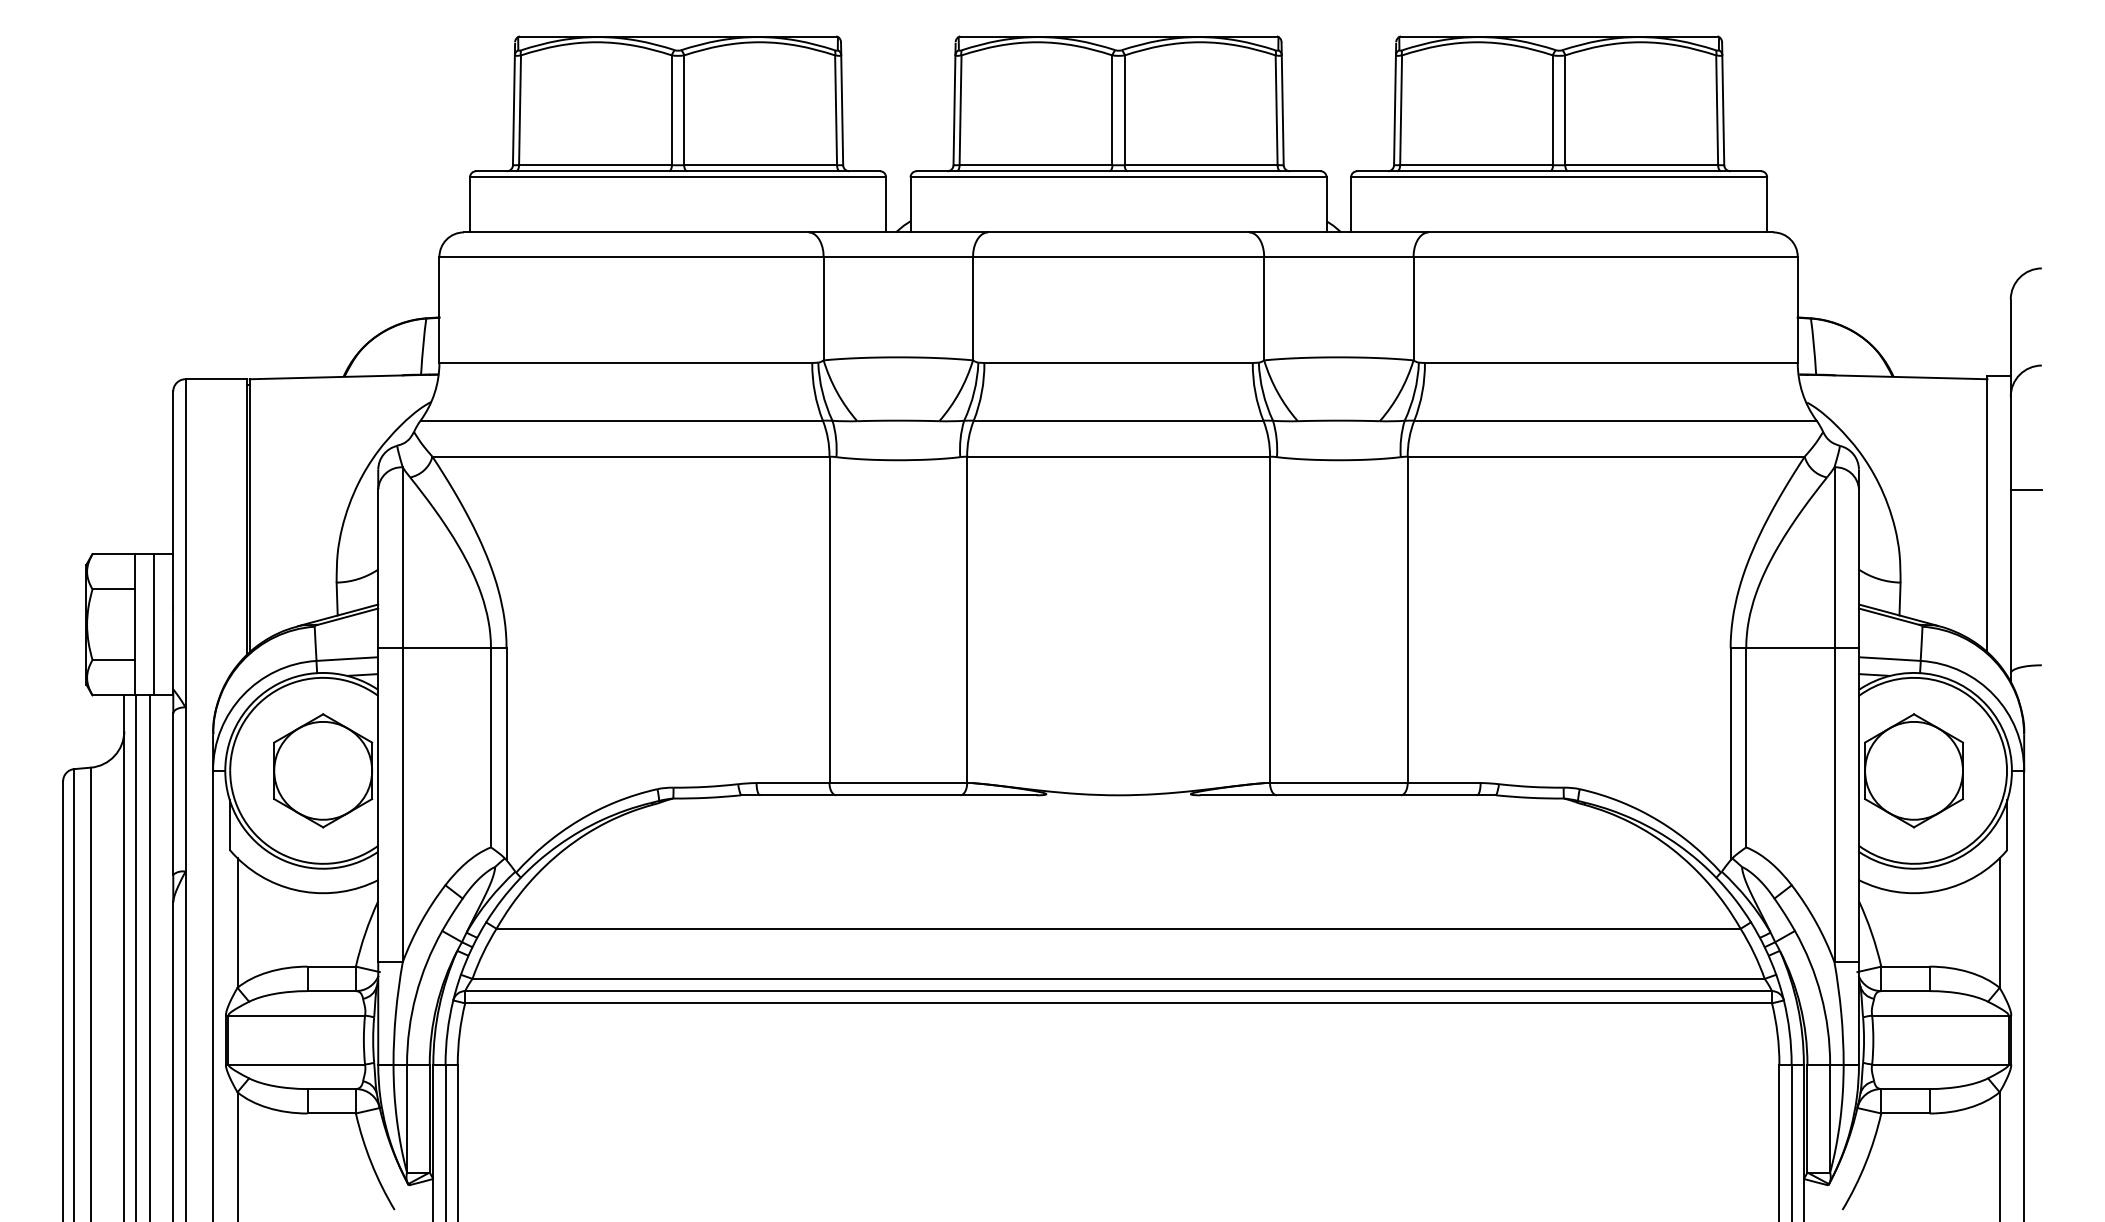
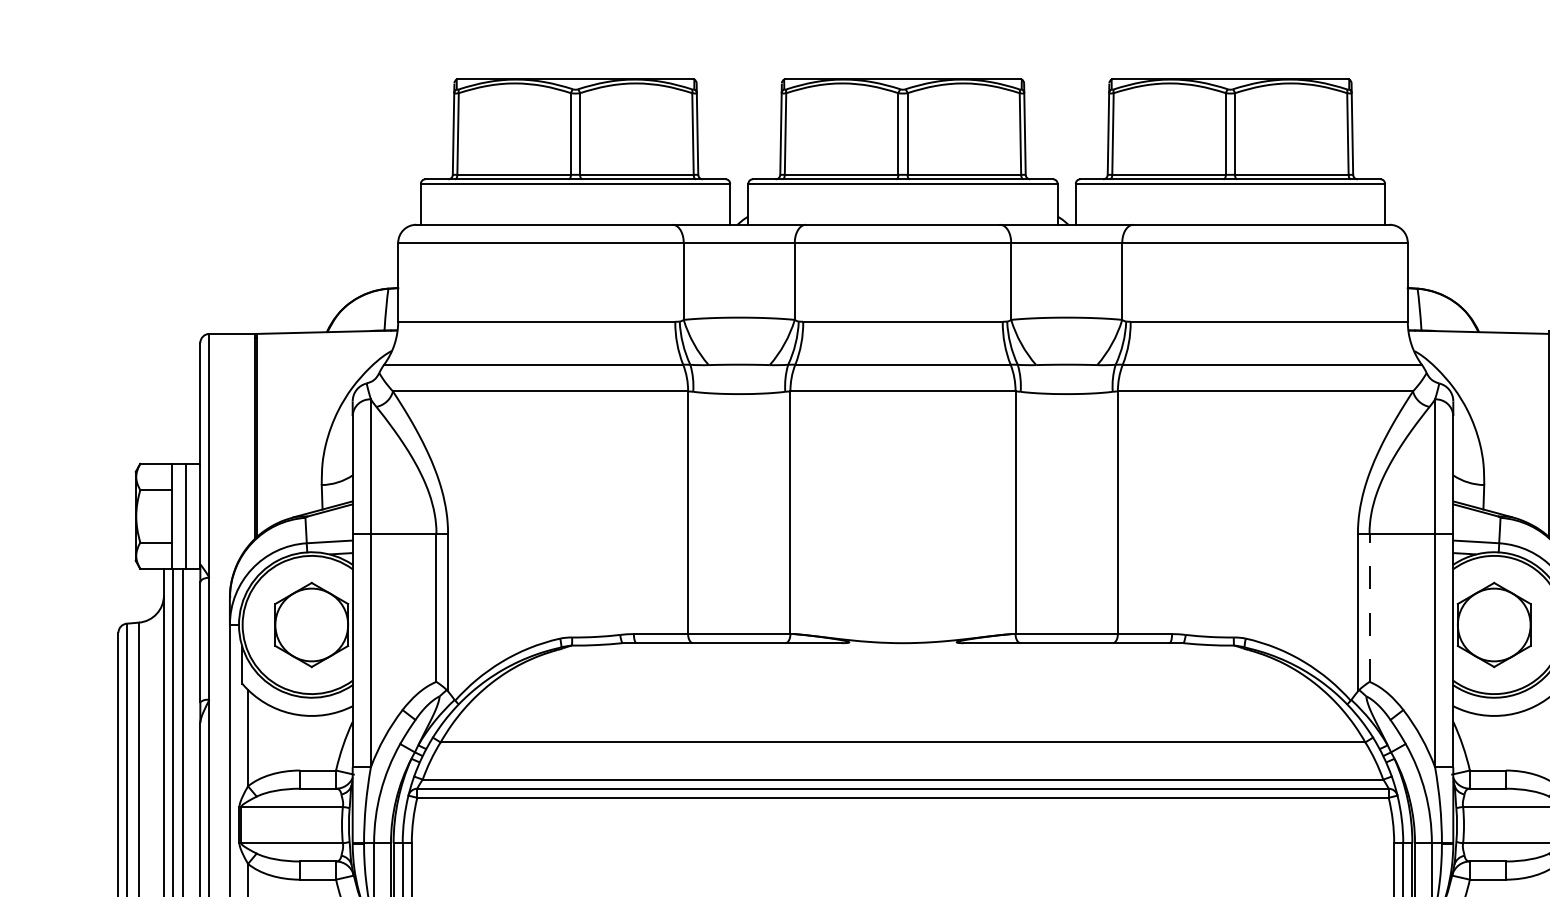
line: (1746, 747) -> (1369, 607), solid -> dashed

